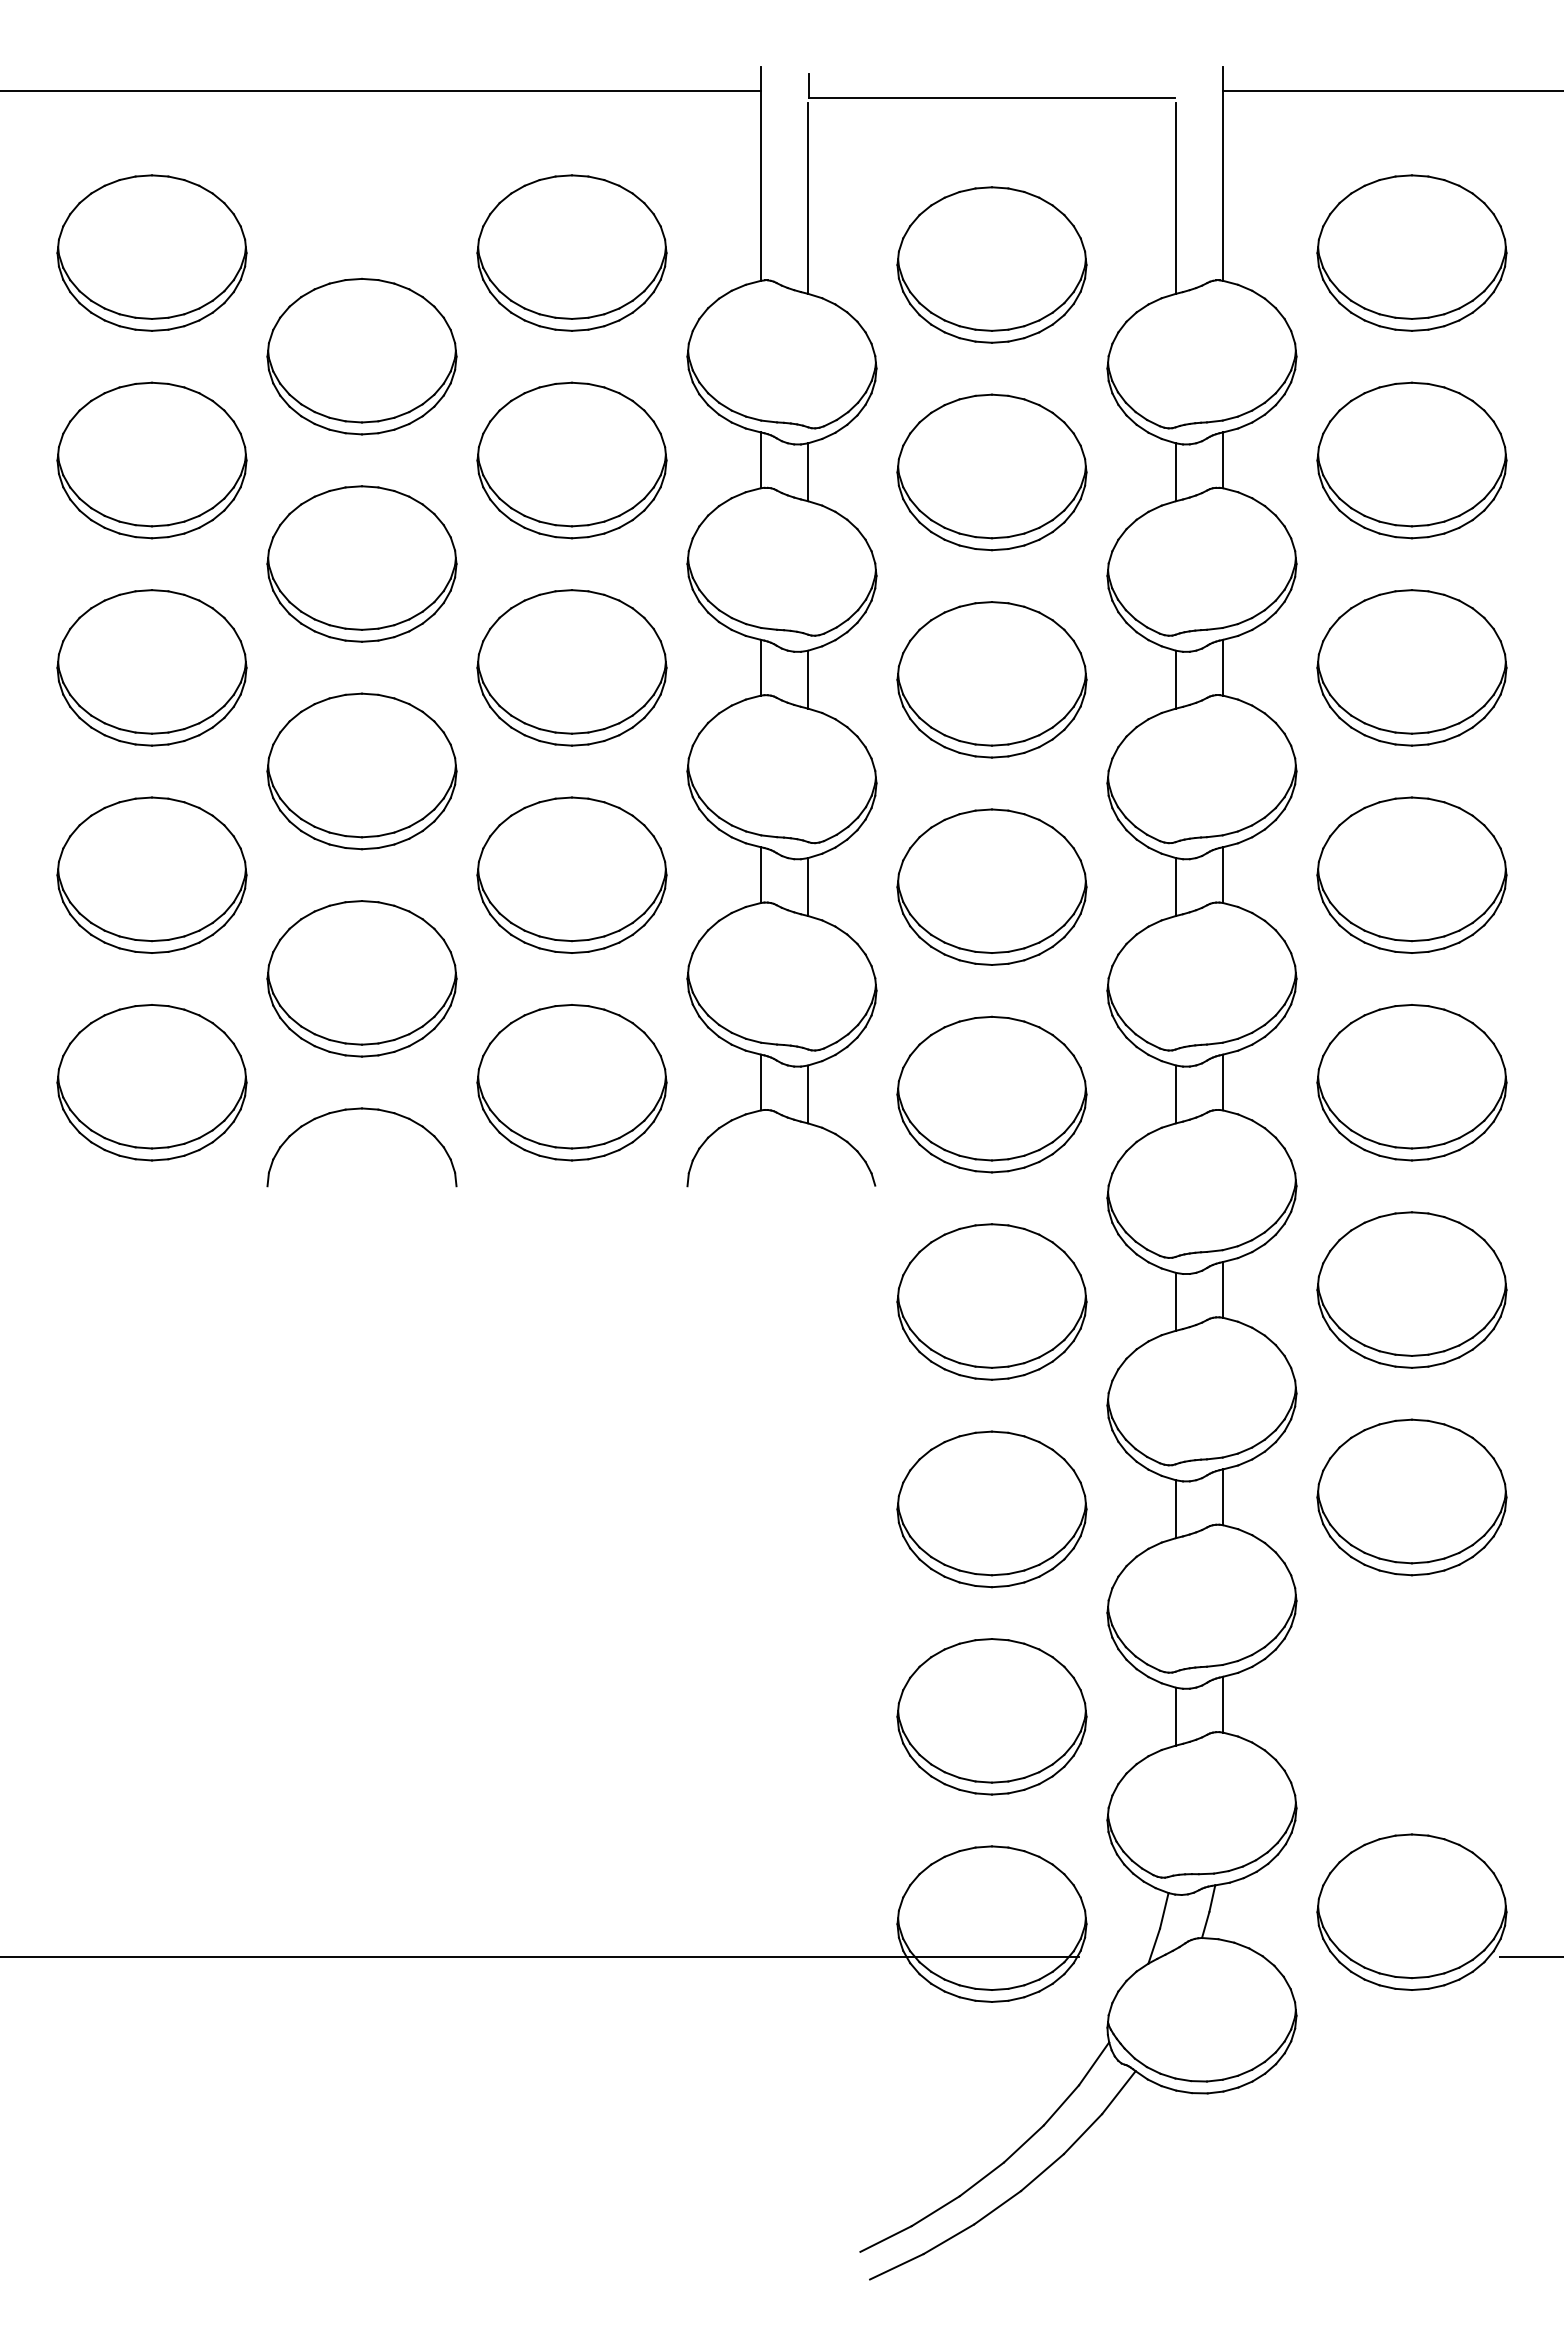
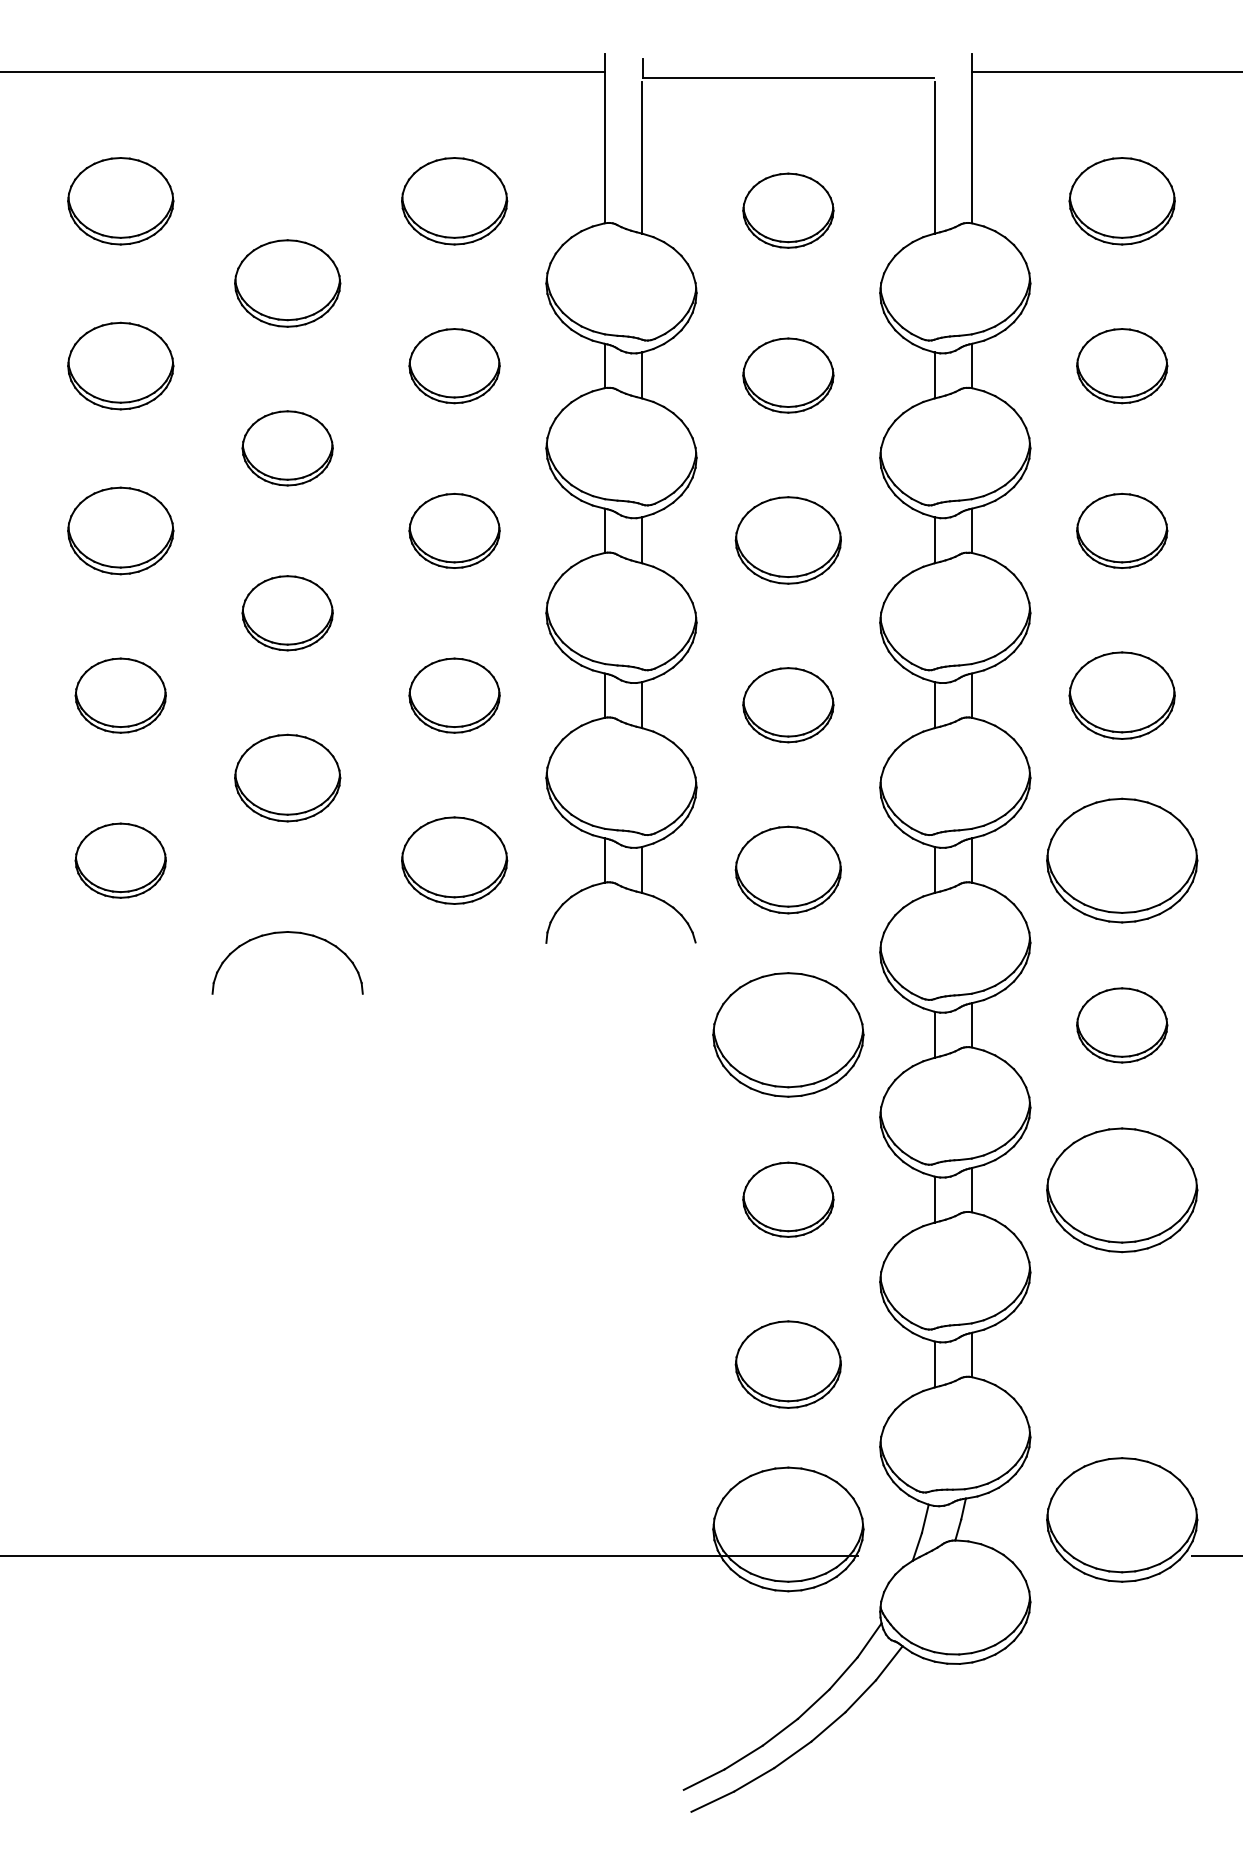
part: (151, 252) -> (120, 200), size x0.7
part: (571, 252) -> (454, 200), size x0.7
part: (1411, 252) -> (1121, 200), size x0.7
part: (991, 264) -> (788, 210), size x0.6
part: (361, 356) -> (287, 283), size x0.7
part: (151, 460) -> (120, 366), size x0.7
part: (571, 460) -> (454, 366), size x0.6
part: (1411, 460) -> (1121, 366), size x0.6
part: (991, 472) -> (788, 375), size x0.6
part: (361, 563) -> (287, 447), size x0.6
part: (151, 667) -> (120, 530), size x0.7
part: (571, 667) -> (454, 530), size x0.6
part: (1411, 667) -> (1121, 530), size x0.6
part: (991, 679) -> (788, 540), size x0.7
part: (361, 771) -> (287, 613), size x0.6
part: (151, 874) -> (120, 695), size x0.6
part: (571, 874) -> (454, 695), size x0.6
part: (1411, 874) -> (1121, 695), size x0.7
part: (991, 886) -> (788, 704), size x0.6
part: (361, 978) -> (287, 777), size x0.7
part: (151, 1082) -> (120, 860), size x0.6
part: (571, 1082) -> (454, 860), size x0.7
part: (991, 1094) -> (788, 870), size x0.7
part: (361, 1109) -> (287, 932), moved
part: (1411, 1289) -> (1121, 1025), size x0.6
part: (991, 1509) -> (788, 1199), size x0.6
part: (991, 1716) -> (788, 1364), size x0.7

